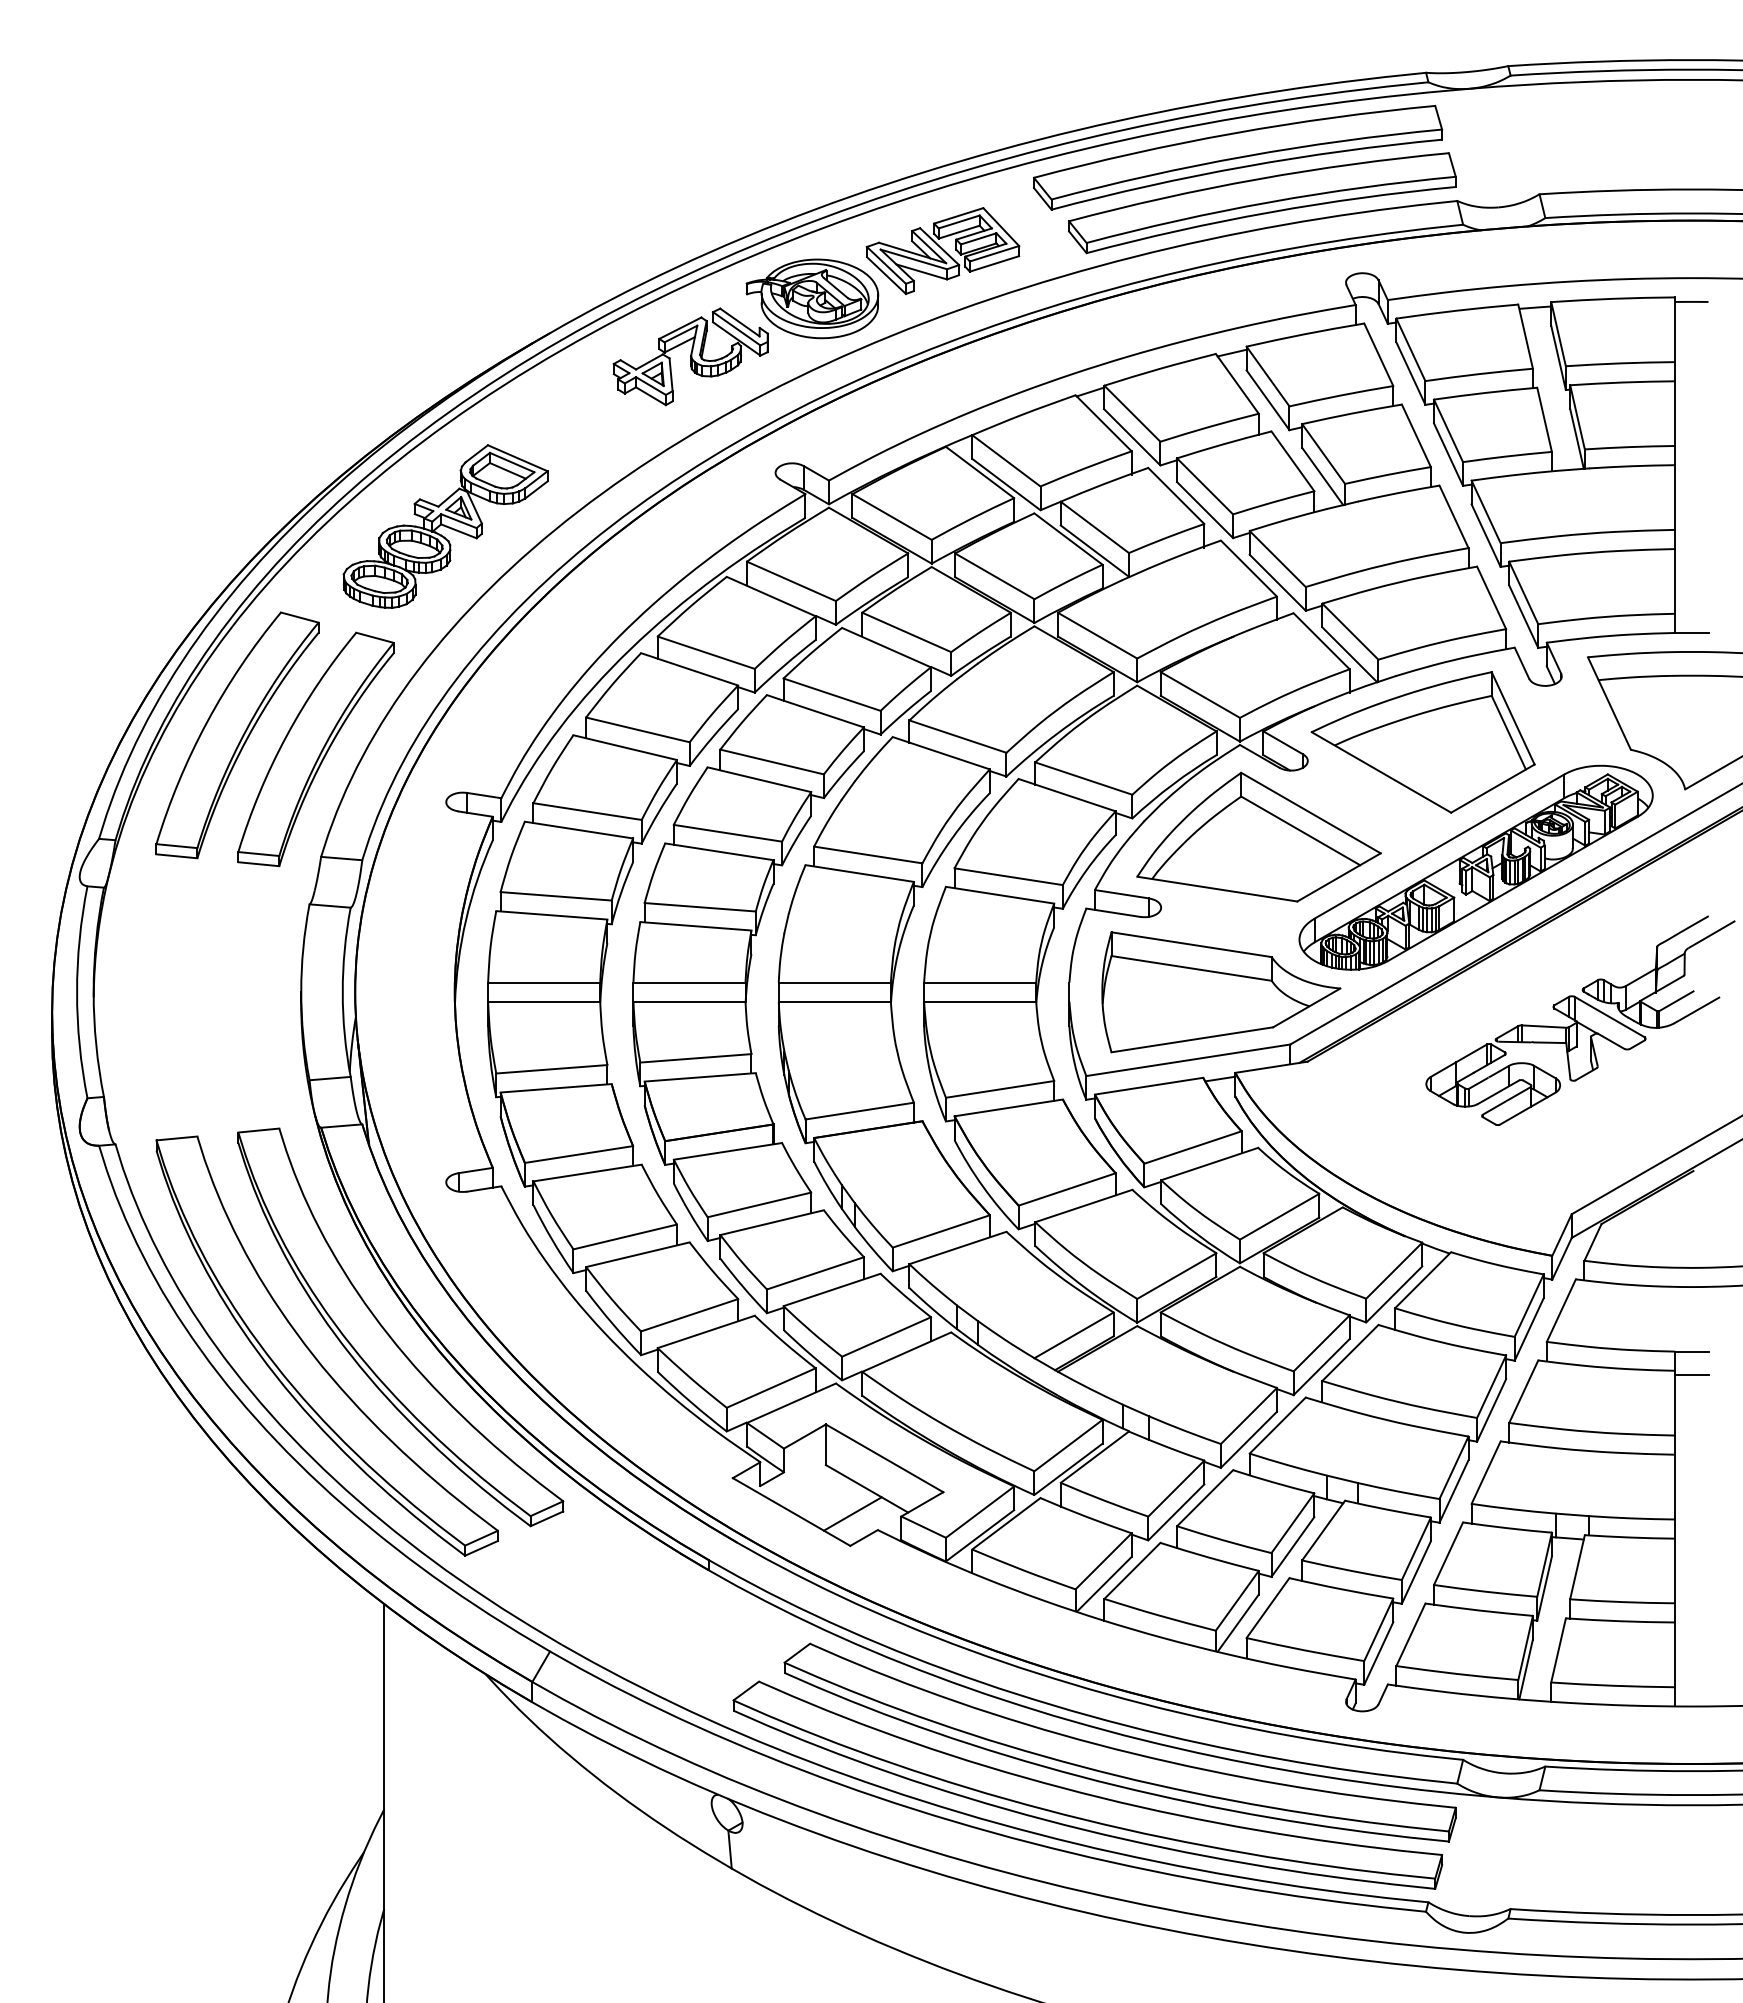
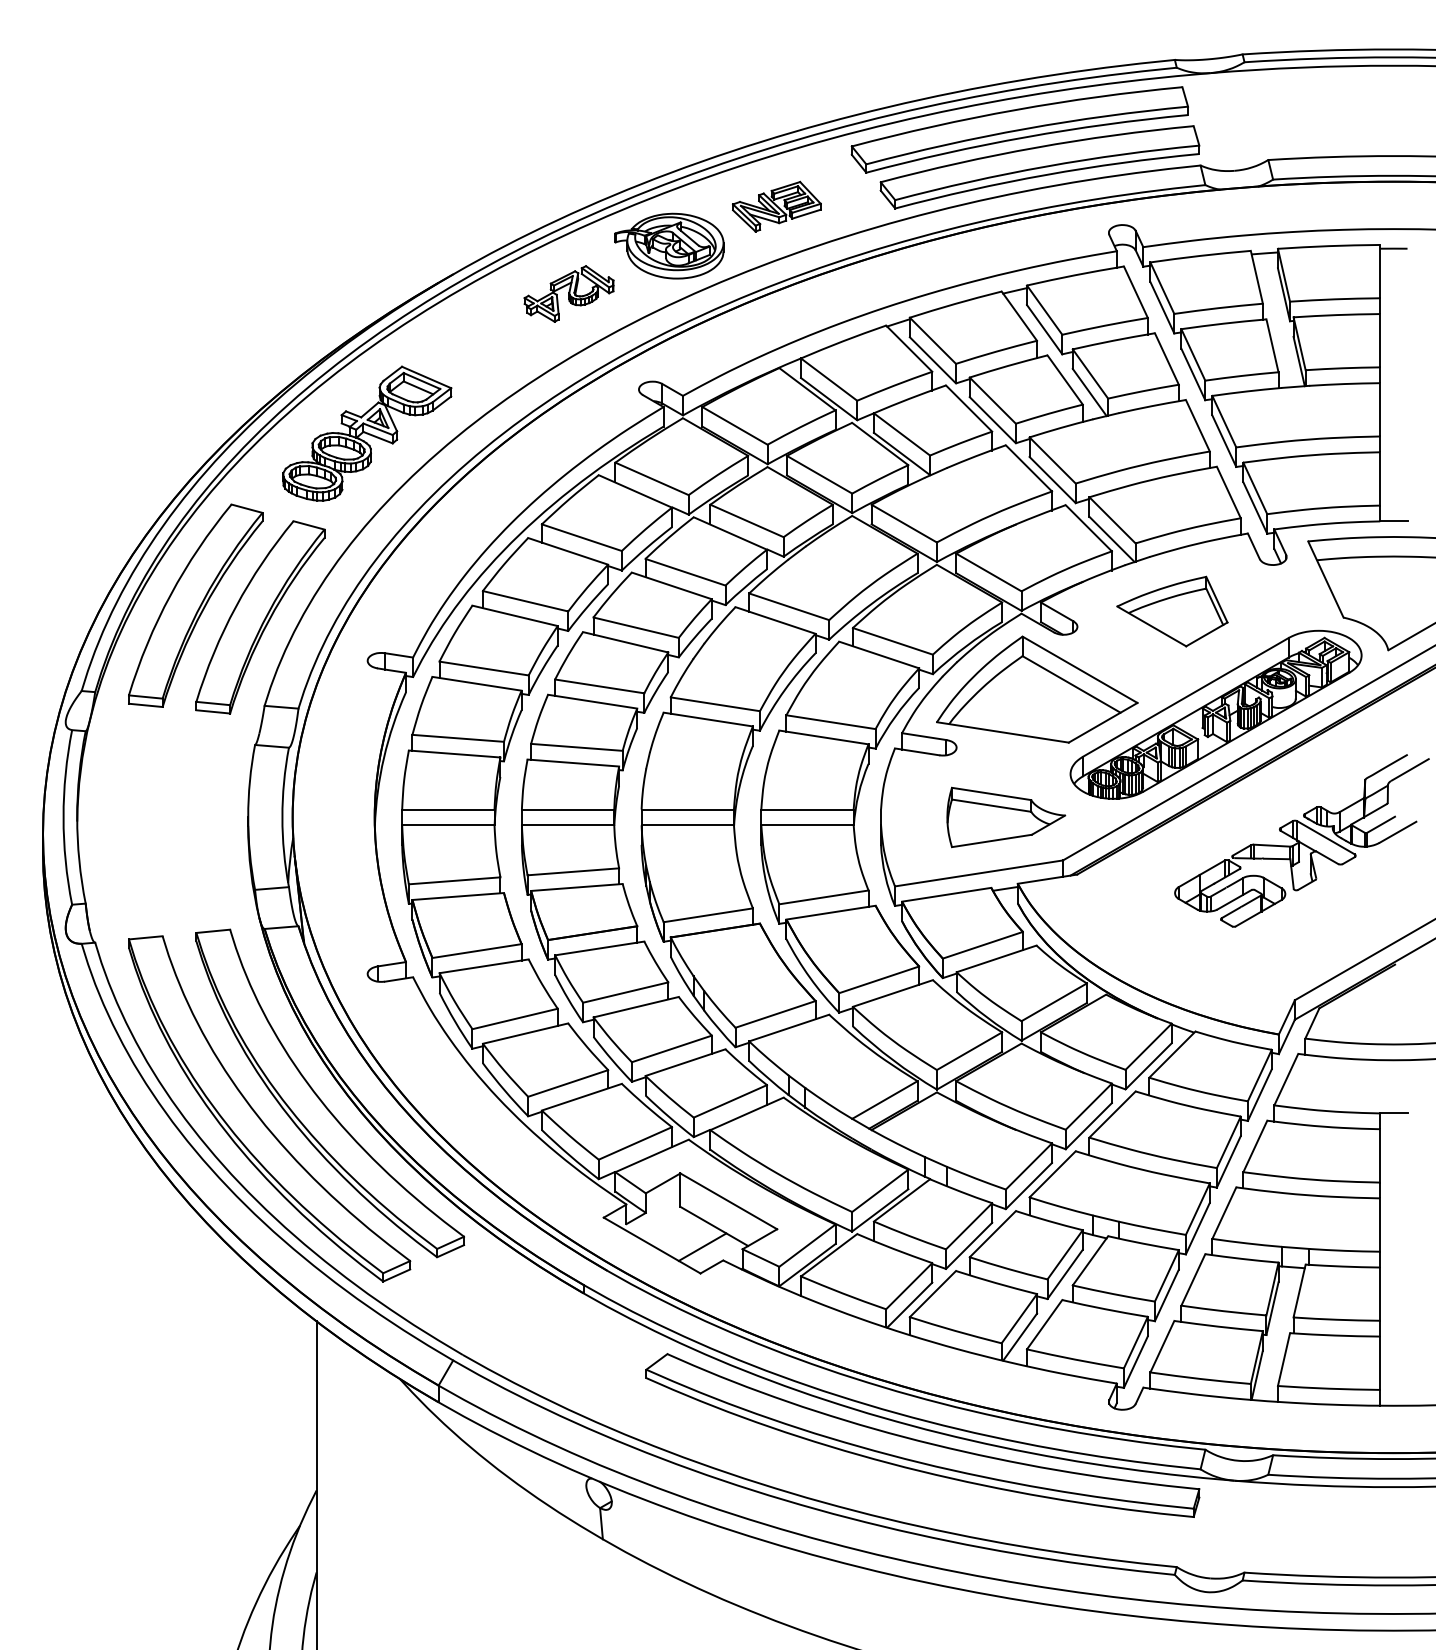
part: (942, 250) -> (776, 206), size x0.7
part: (690, 356) -> (568, 293), size x0.7
part: (1422, 742) -> (1171, 611), size x0.6
part: (1221, 992) -> (1006, 817), size x0.6
line: (1691, 1375) -> (1393, 1133), removed
part: (1084, 1792) -> (893, 1476), removed

